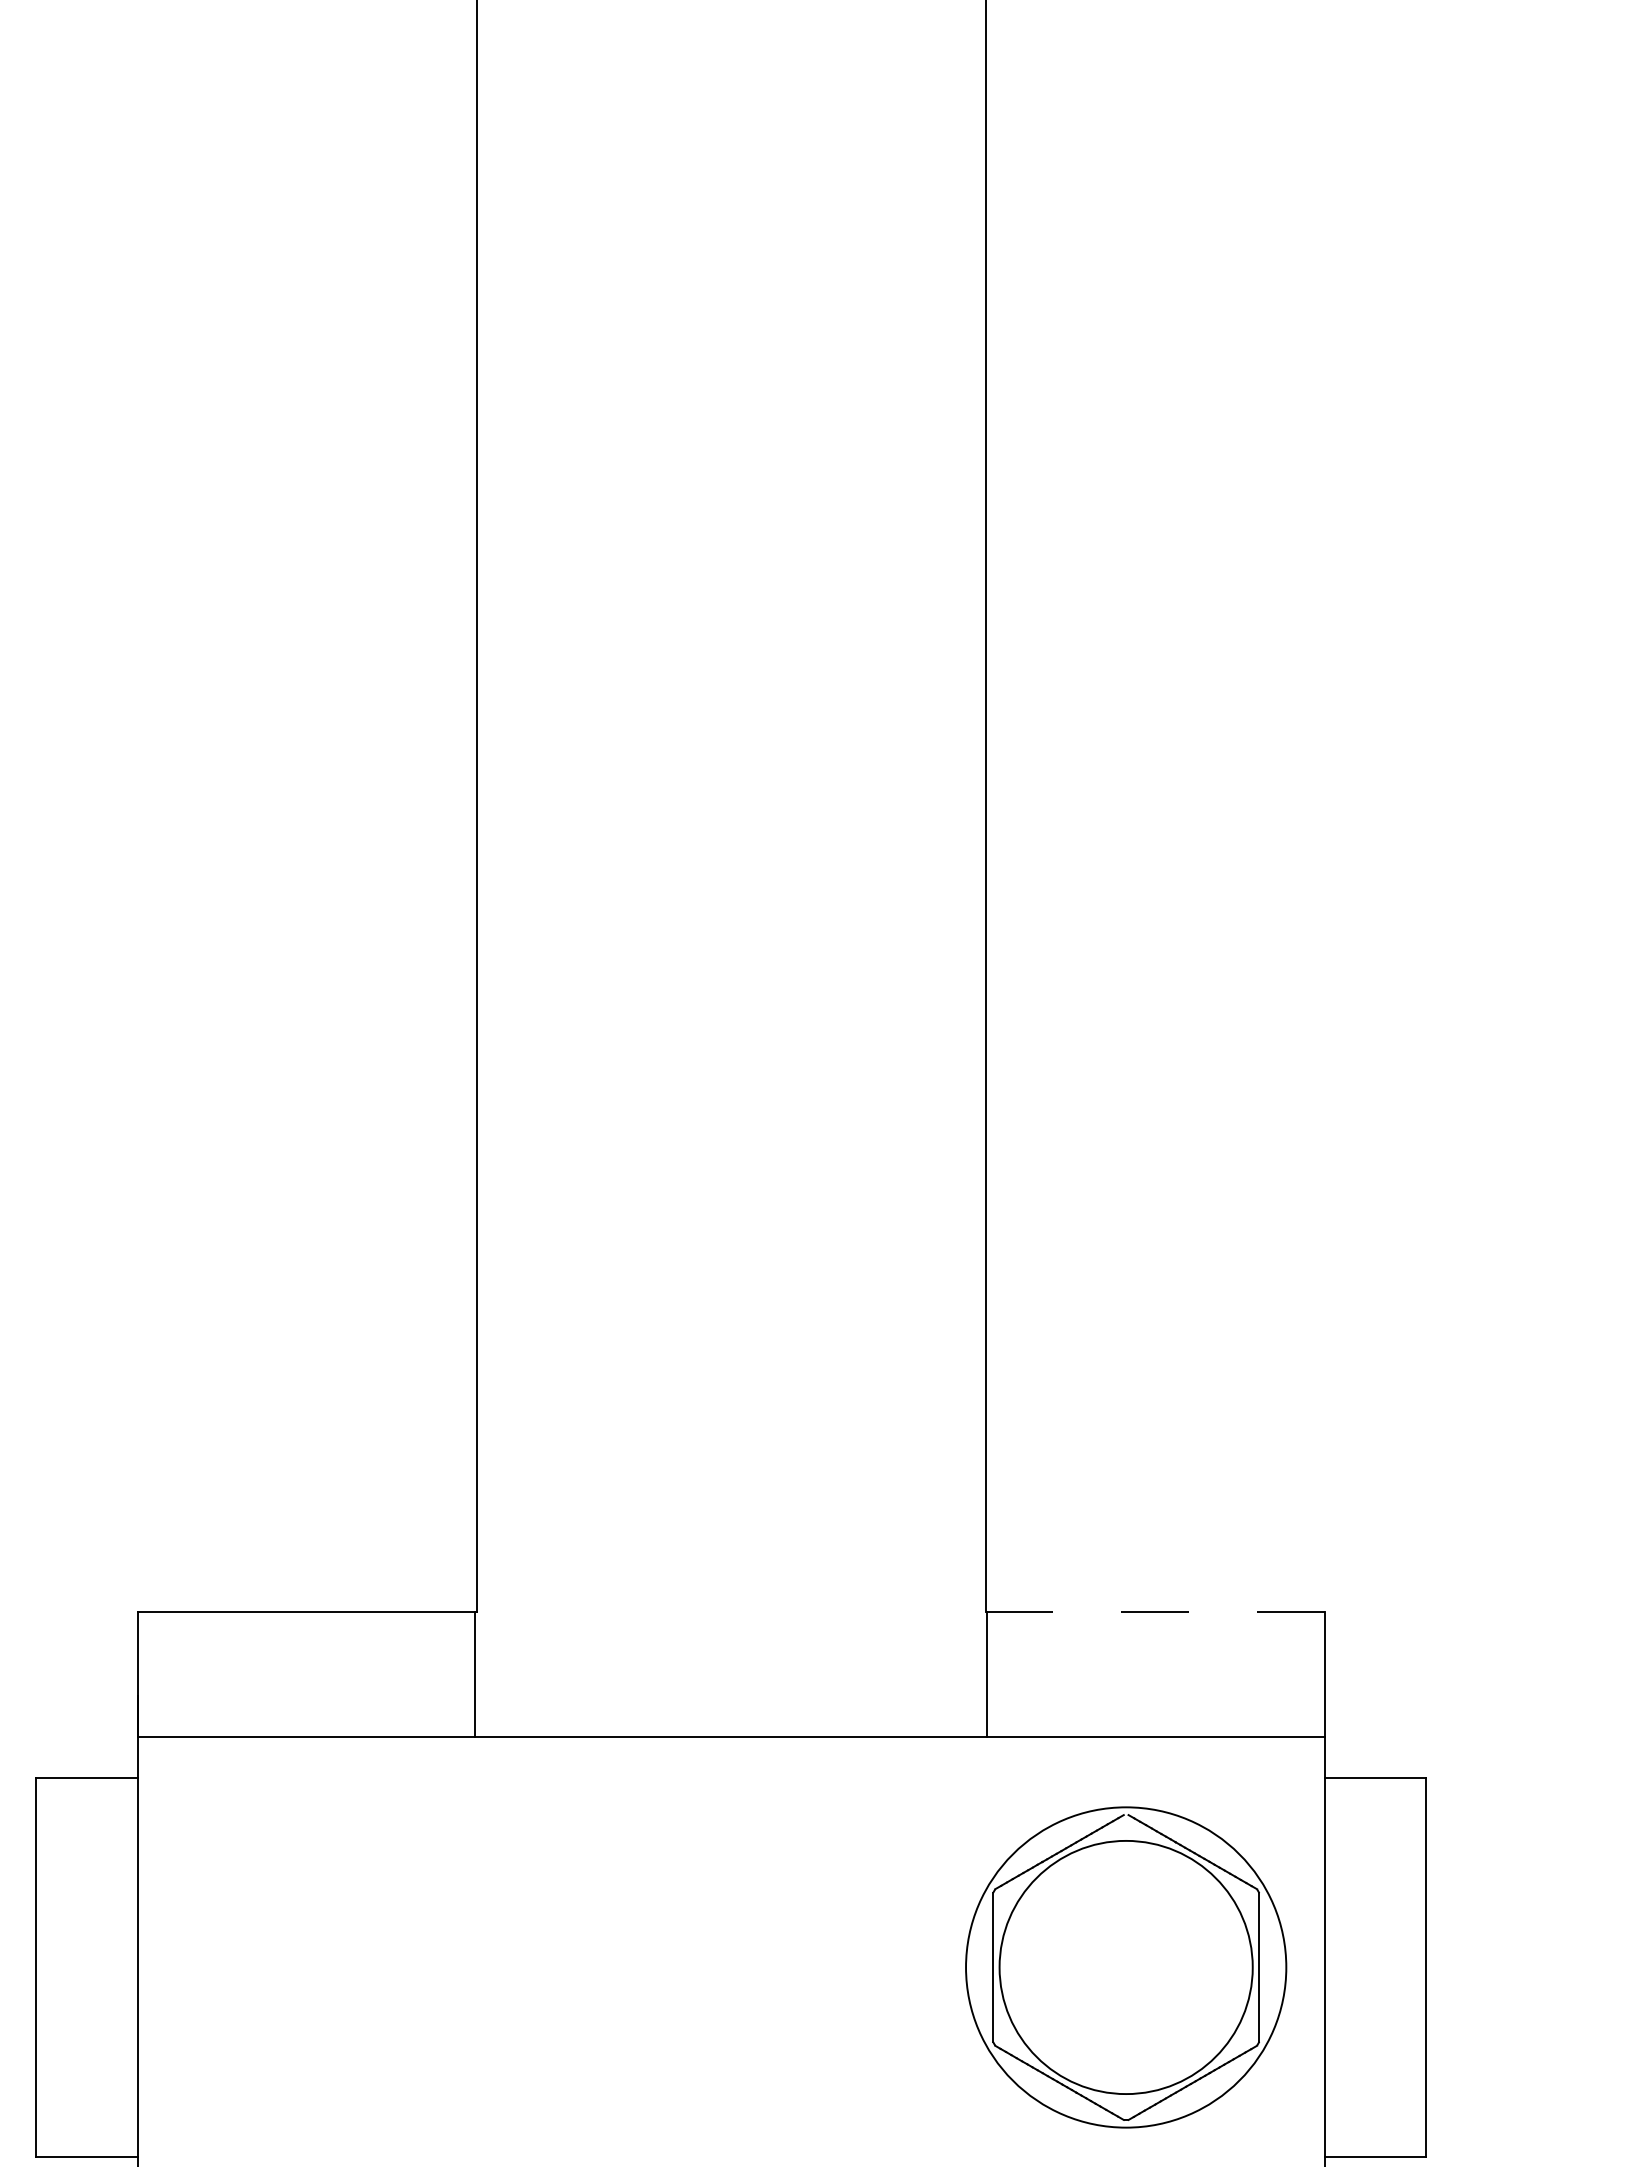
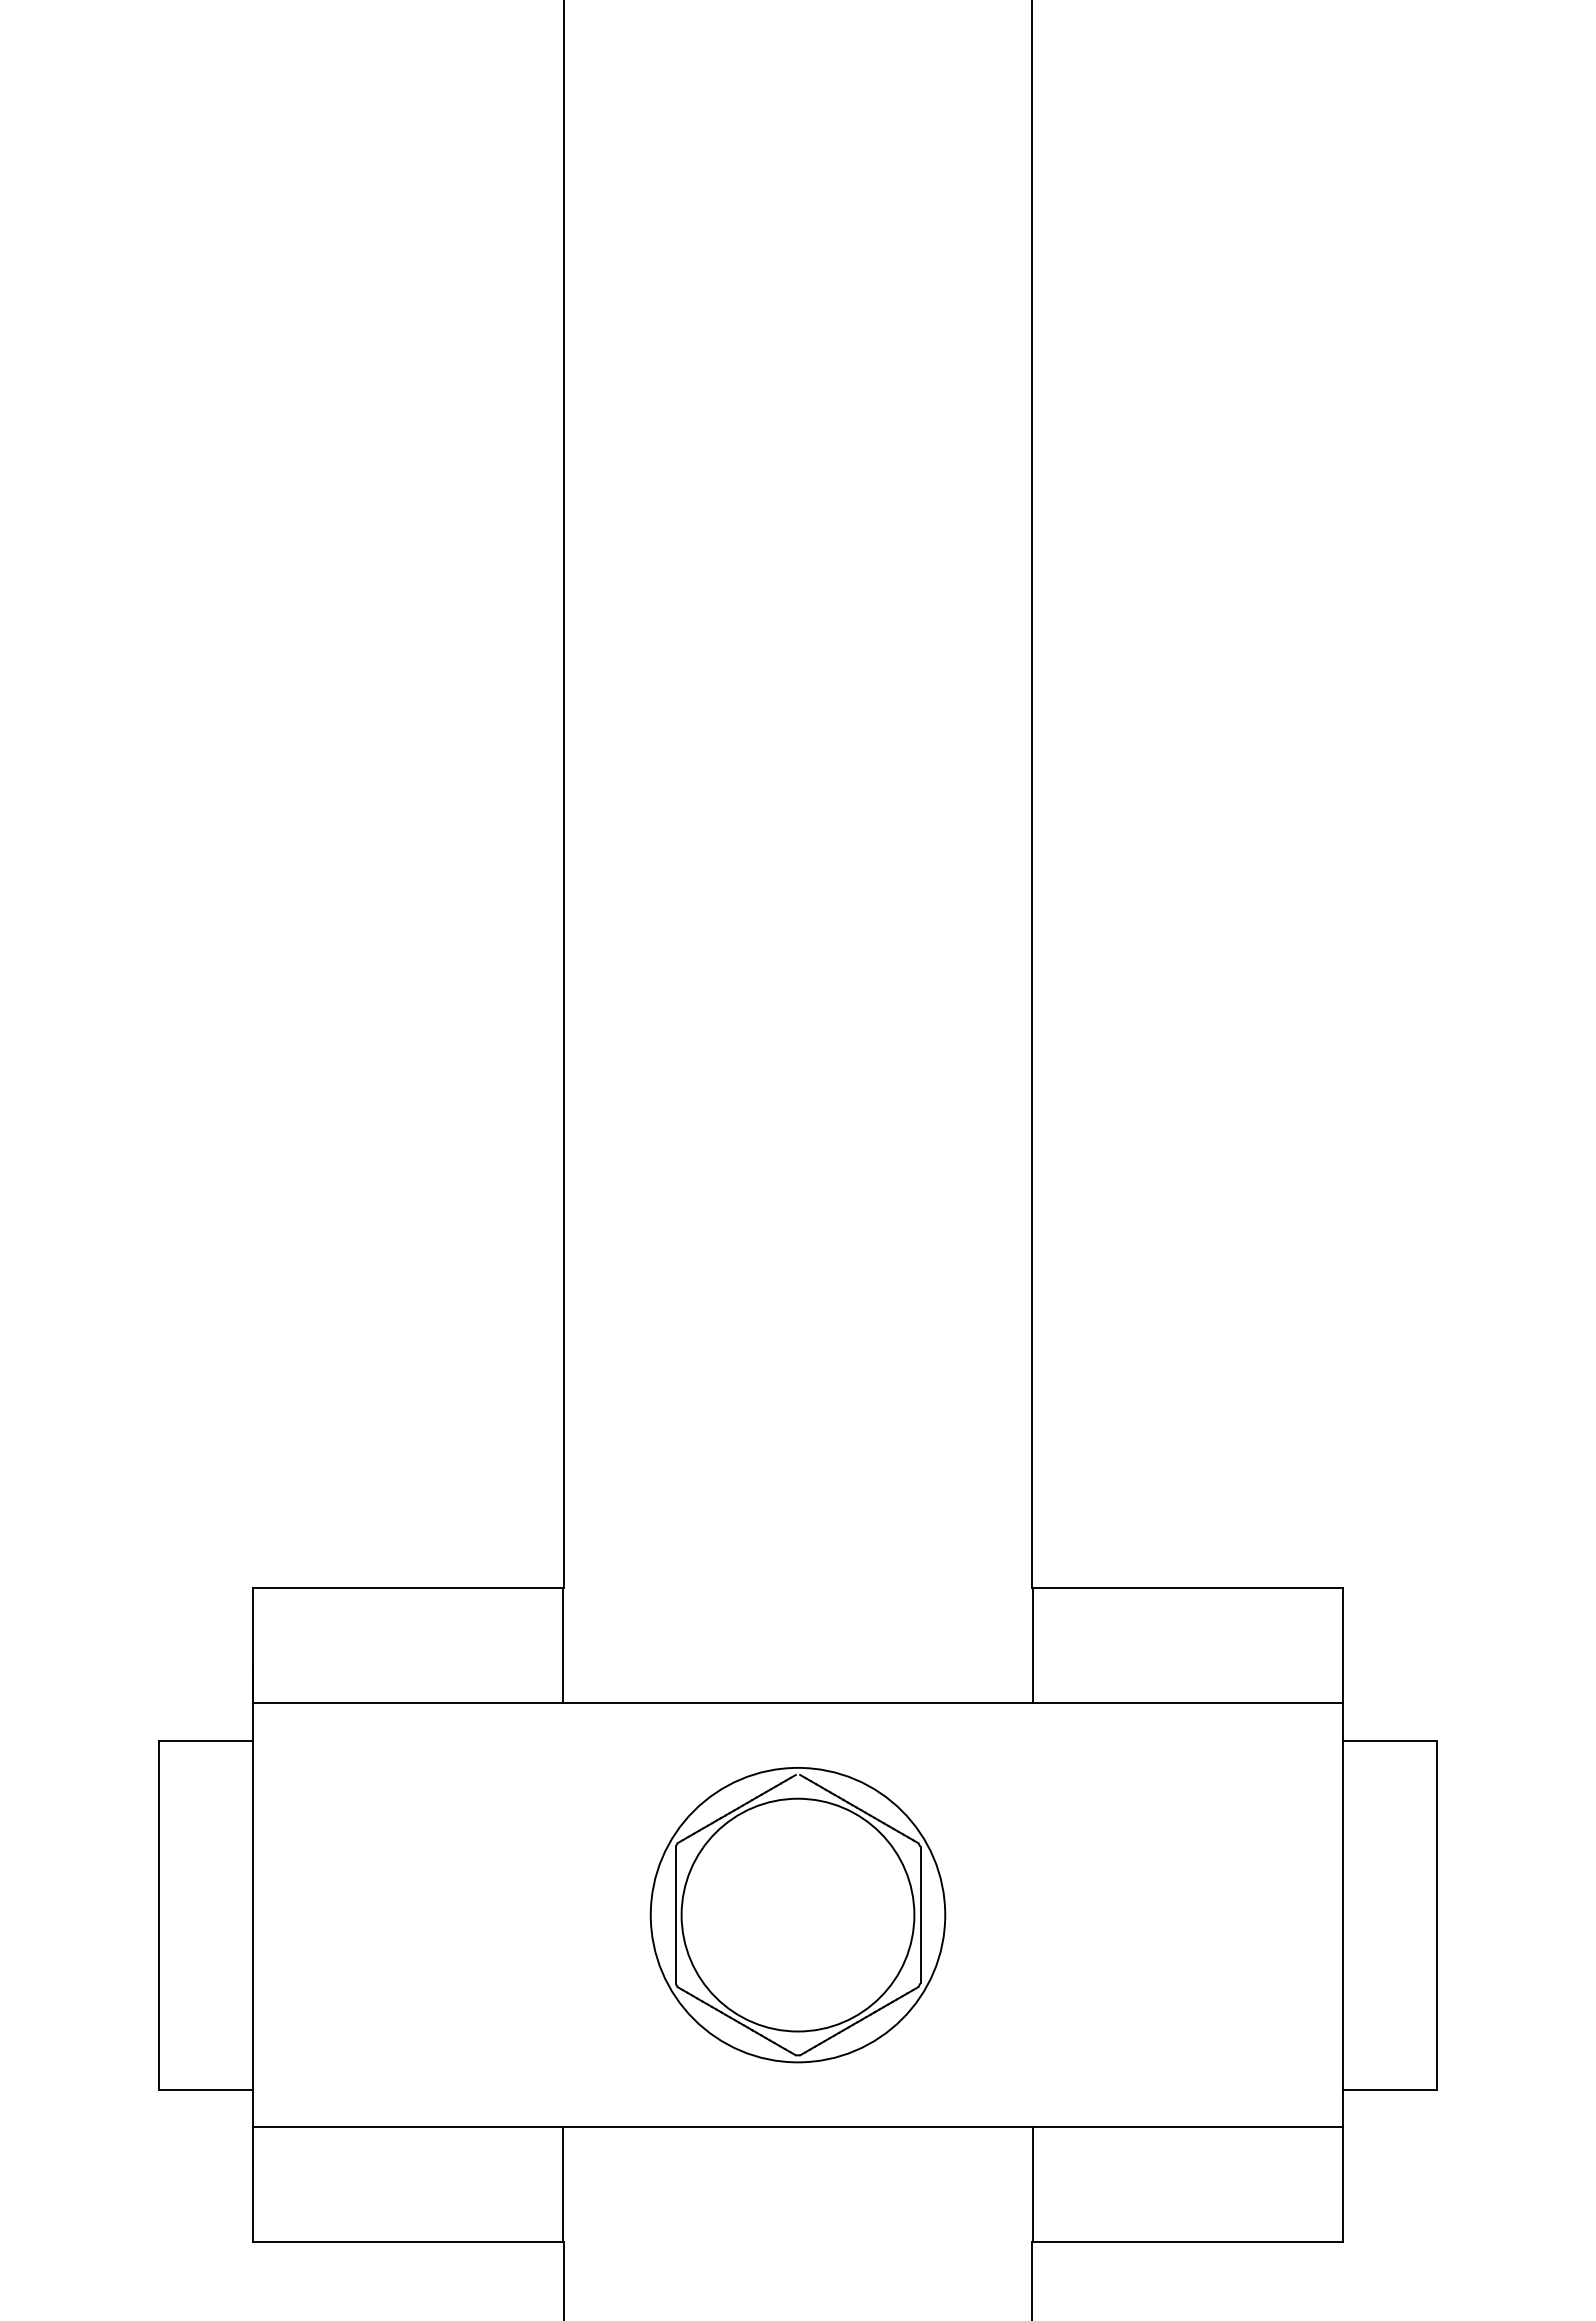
line: (1154, 1611) -> (1187, 1587), dashed -> solid
part: (1125, 1967) -> (797, 1915), moved

